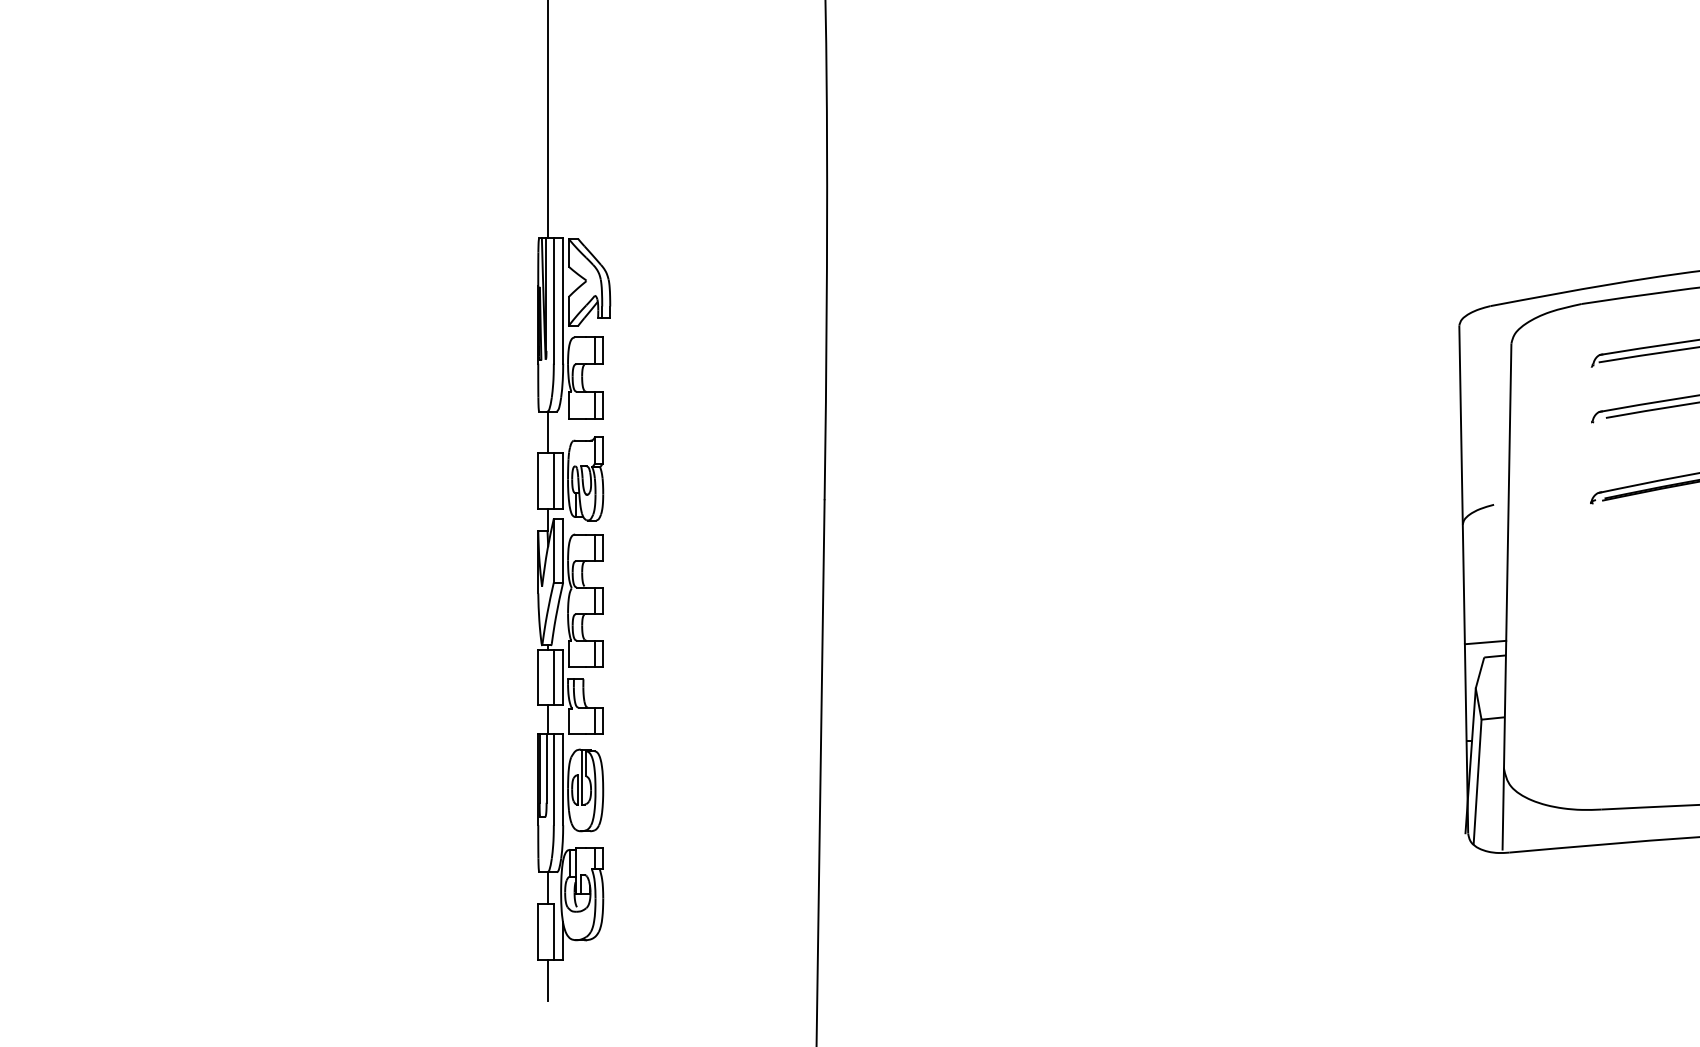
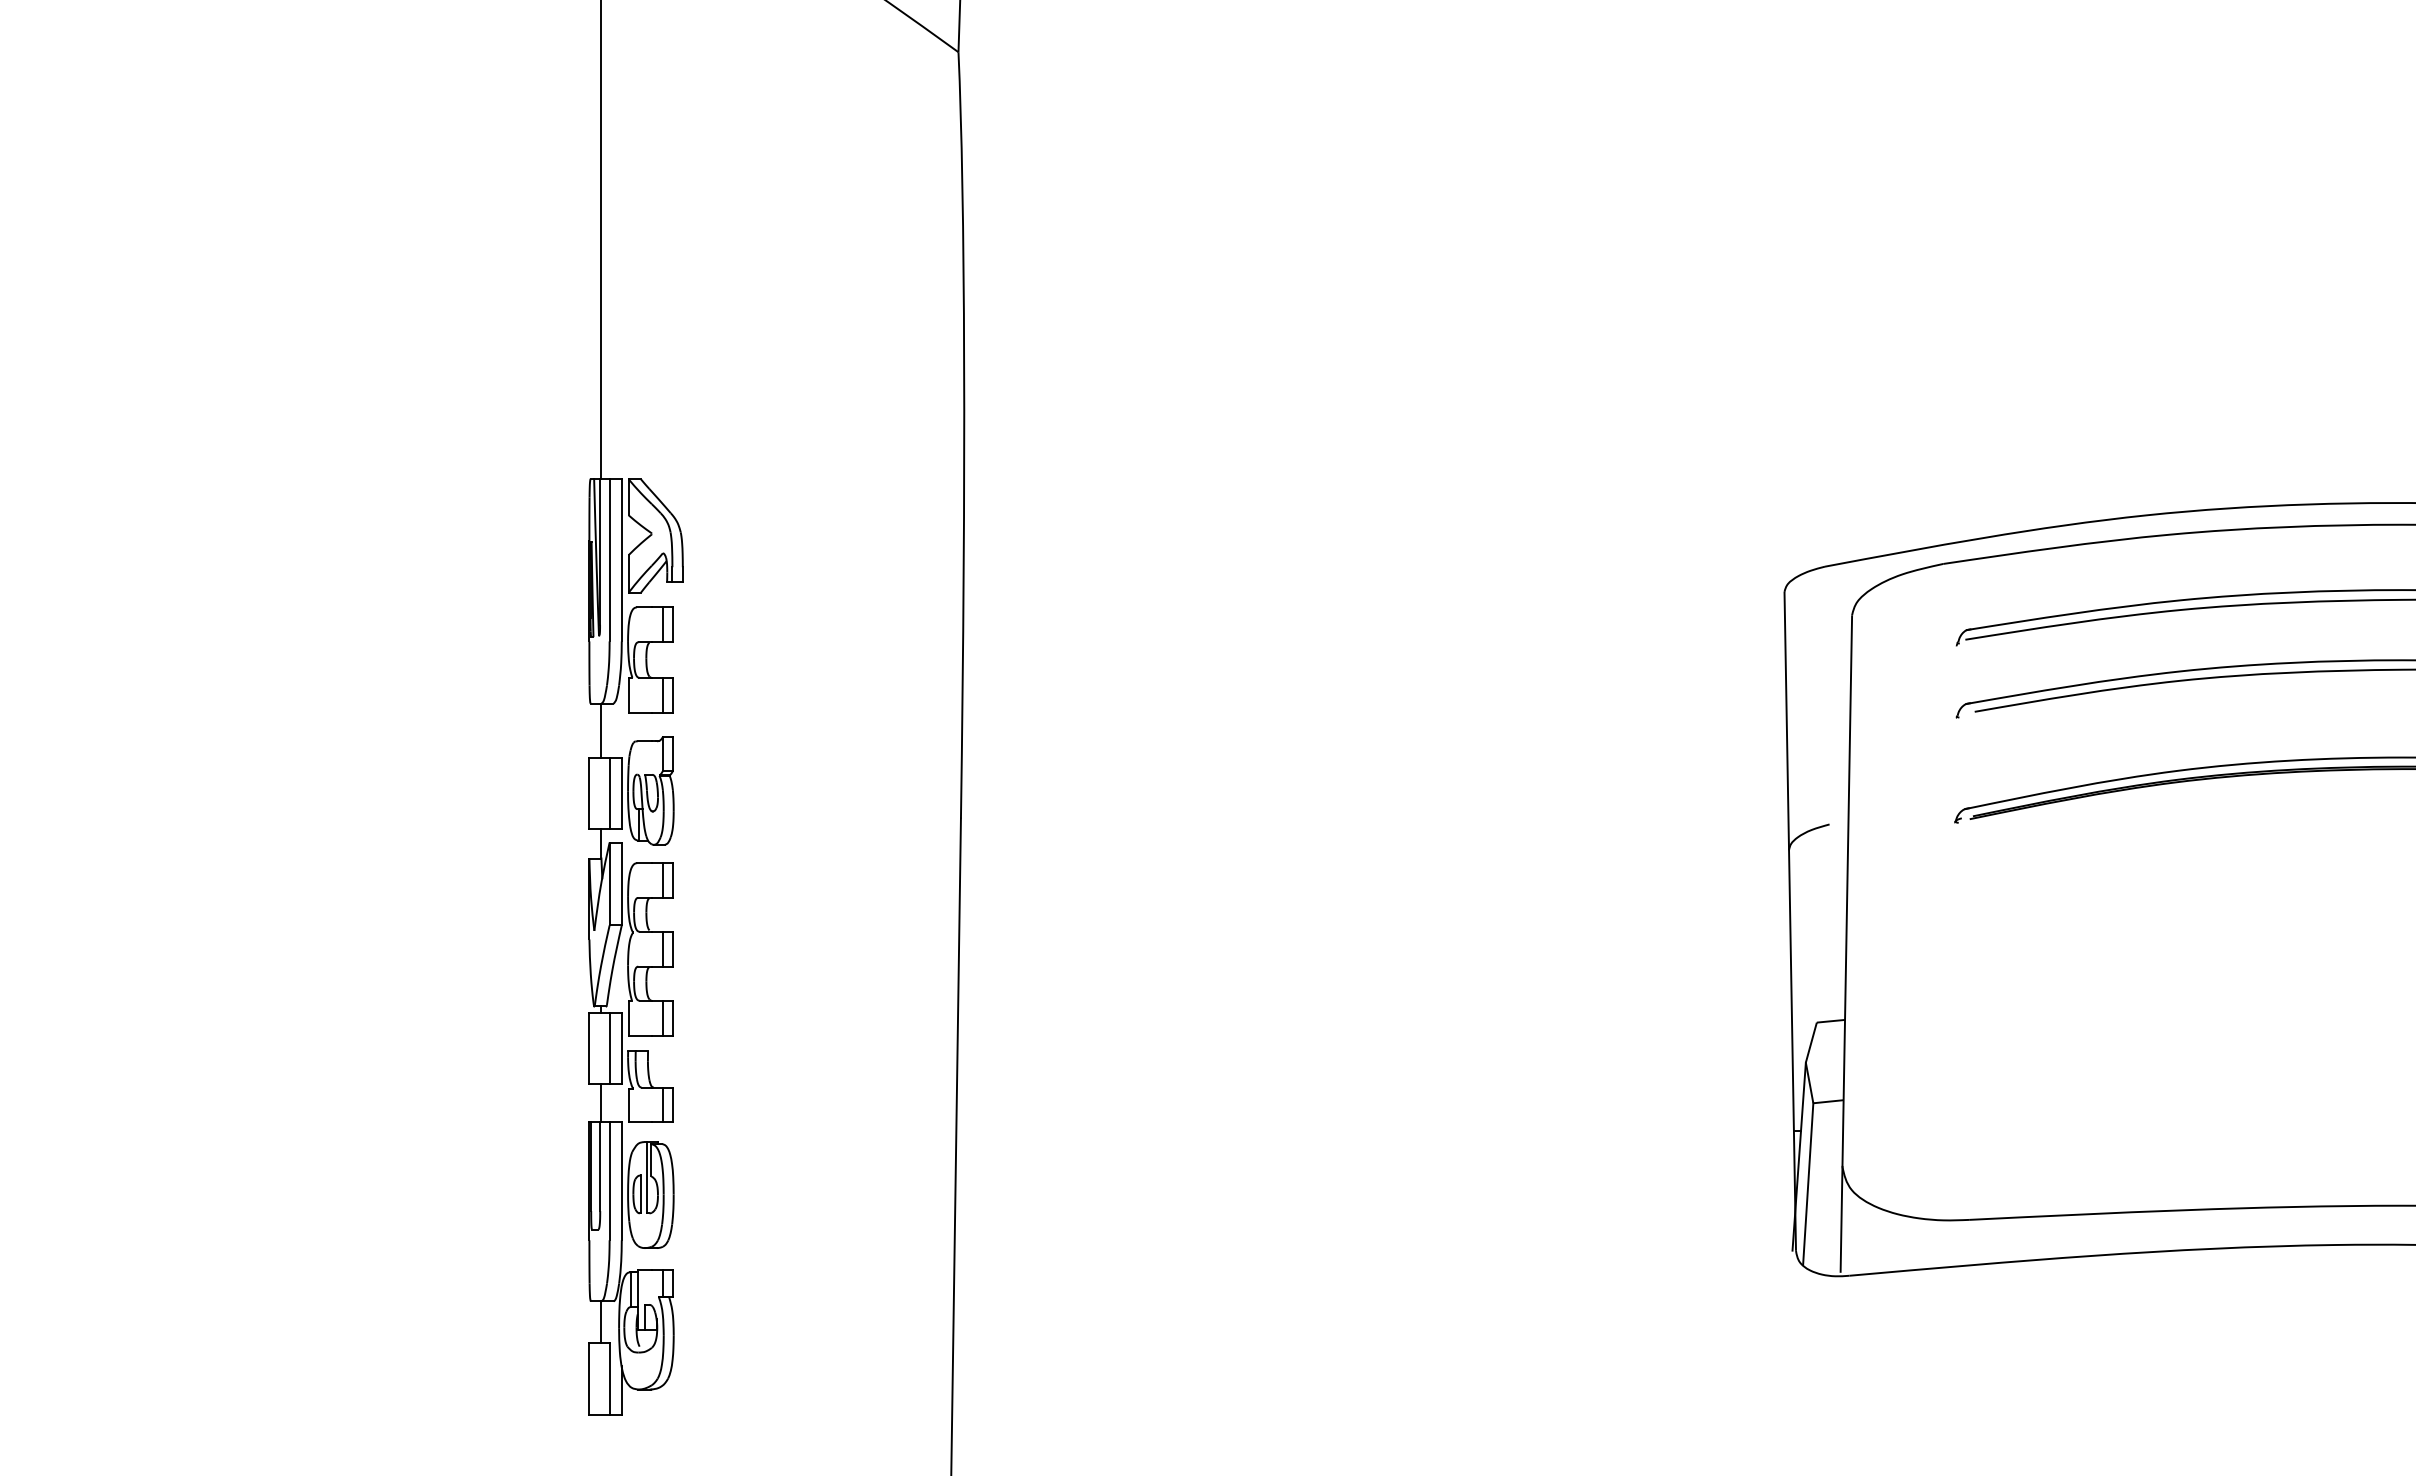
line: (1485, 642) -> (1818, 1003), removed
line: (547, 980) -> (601, 1441), removed

